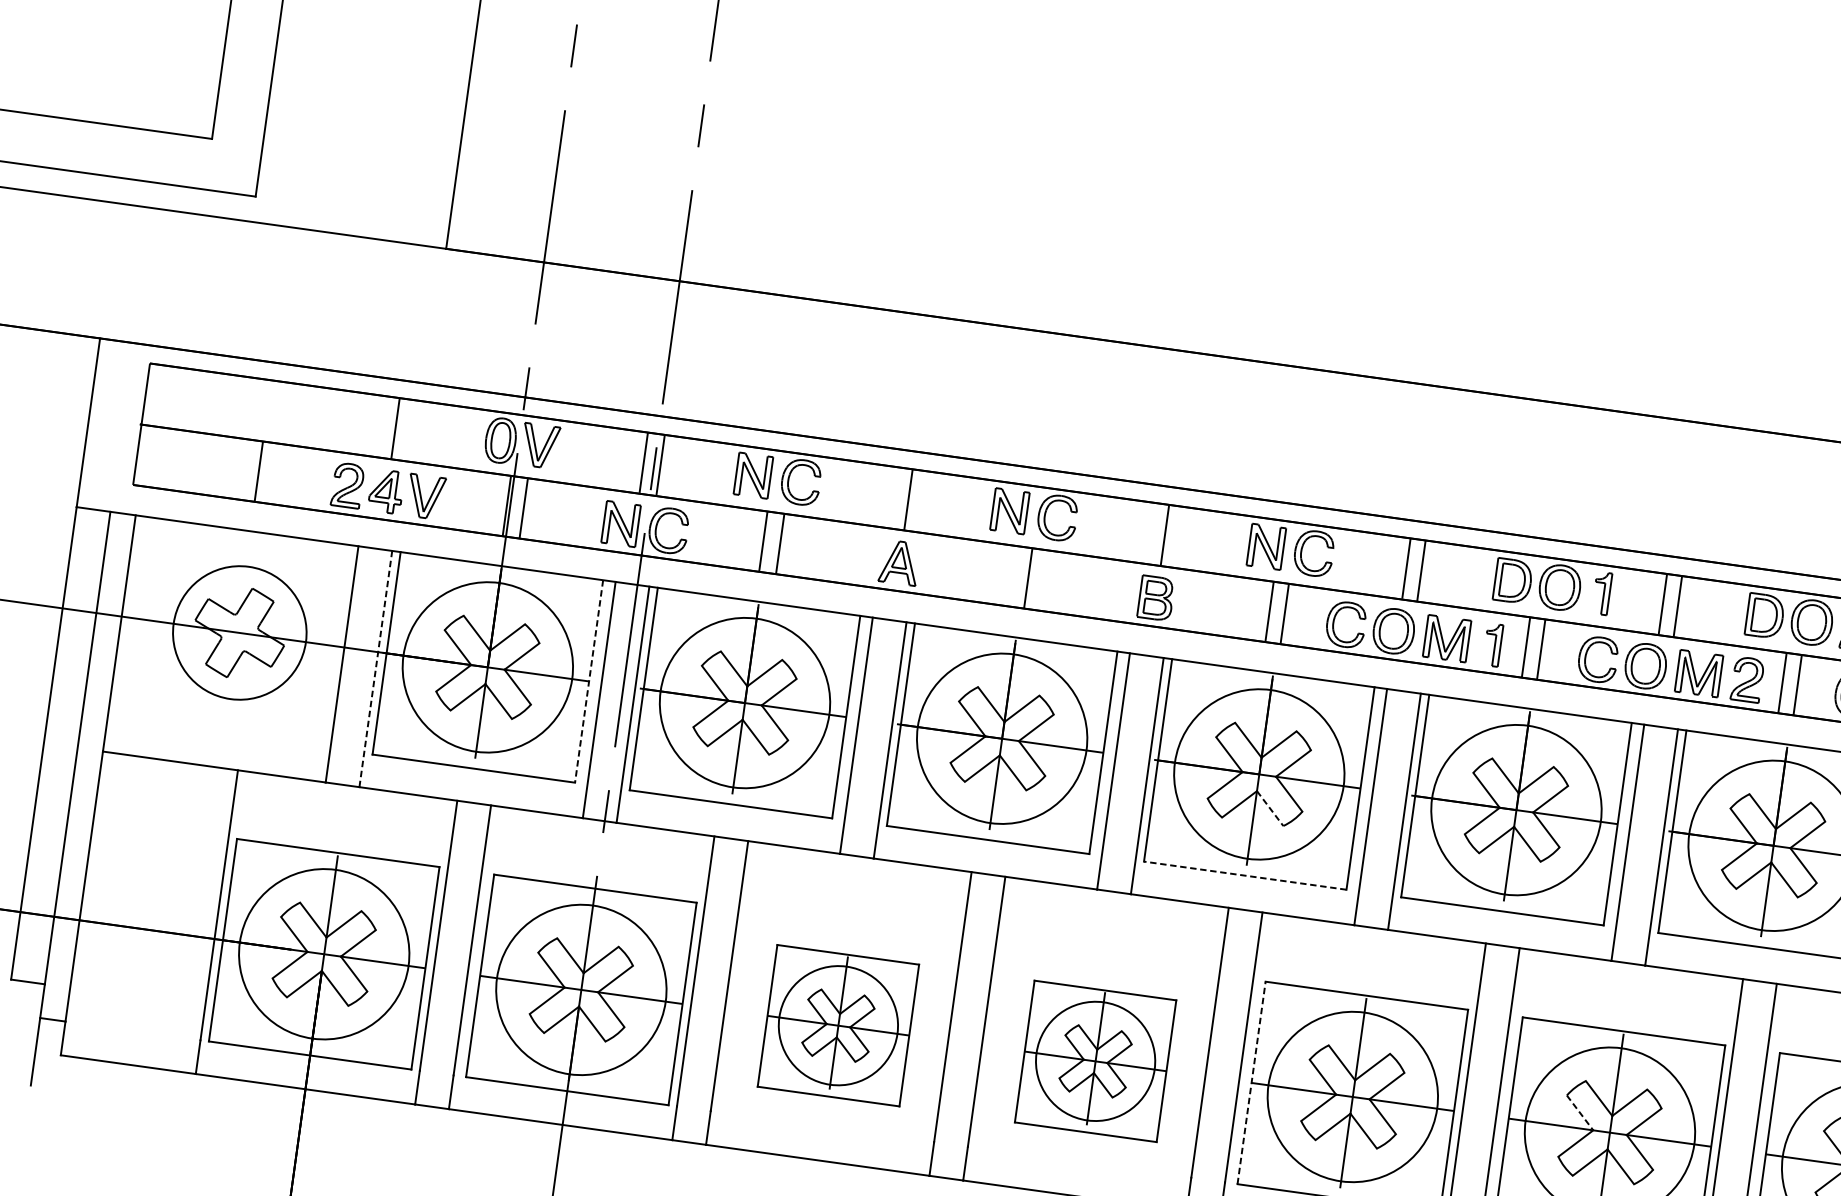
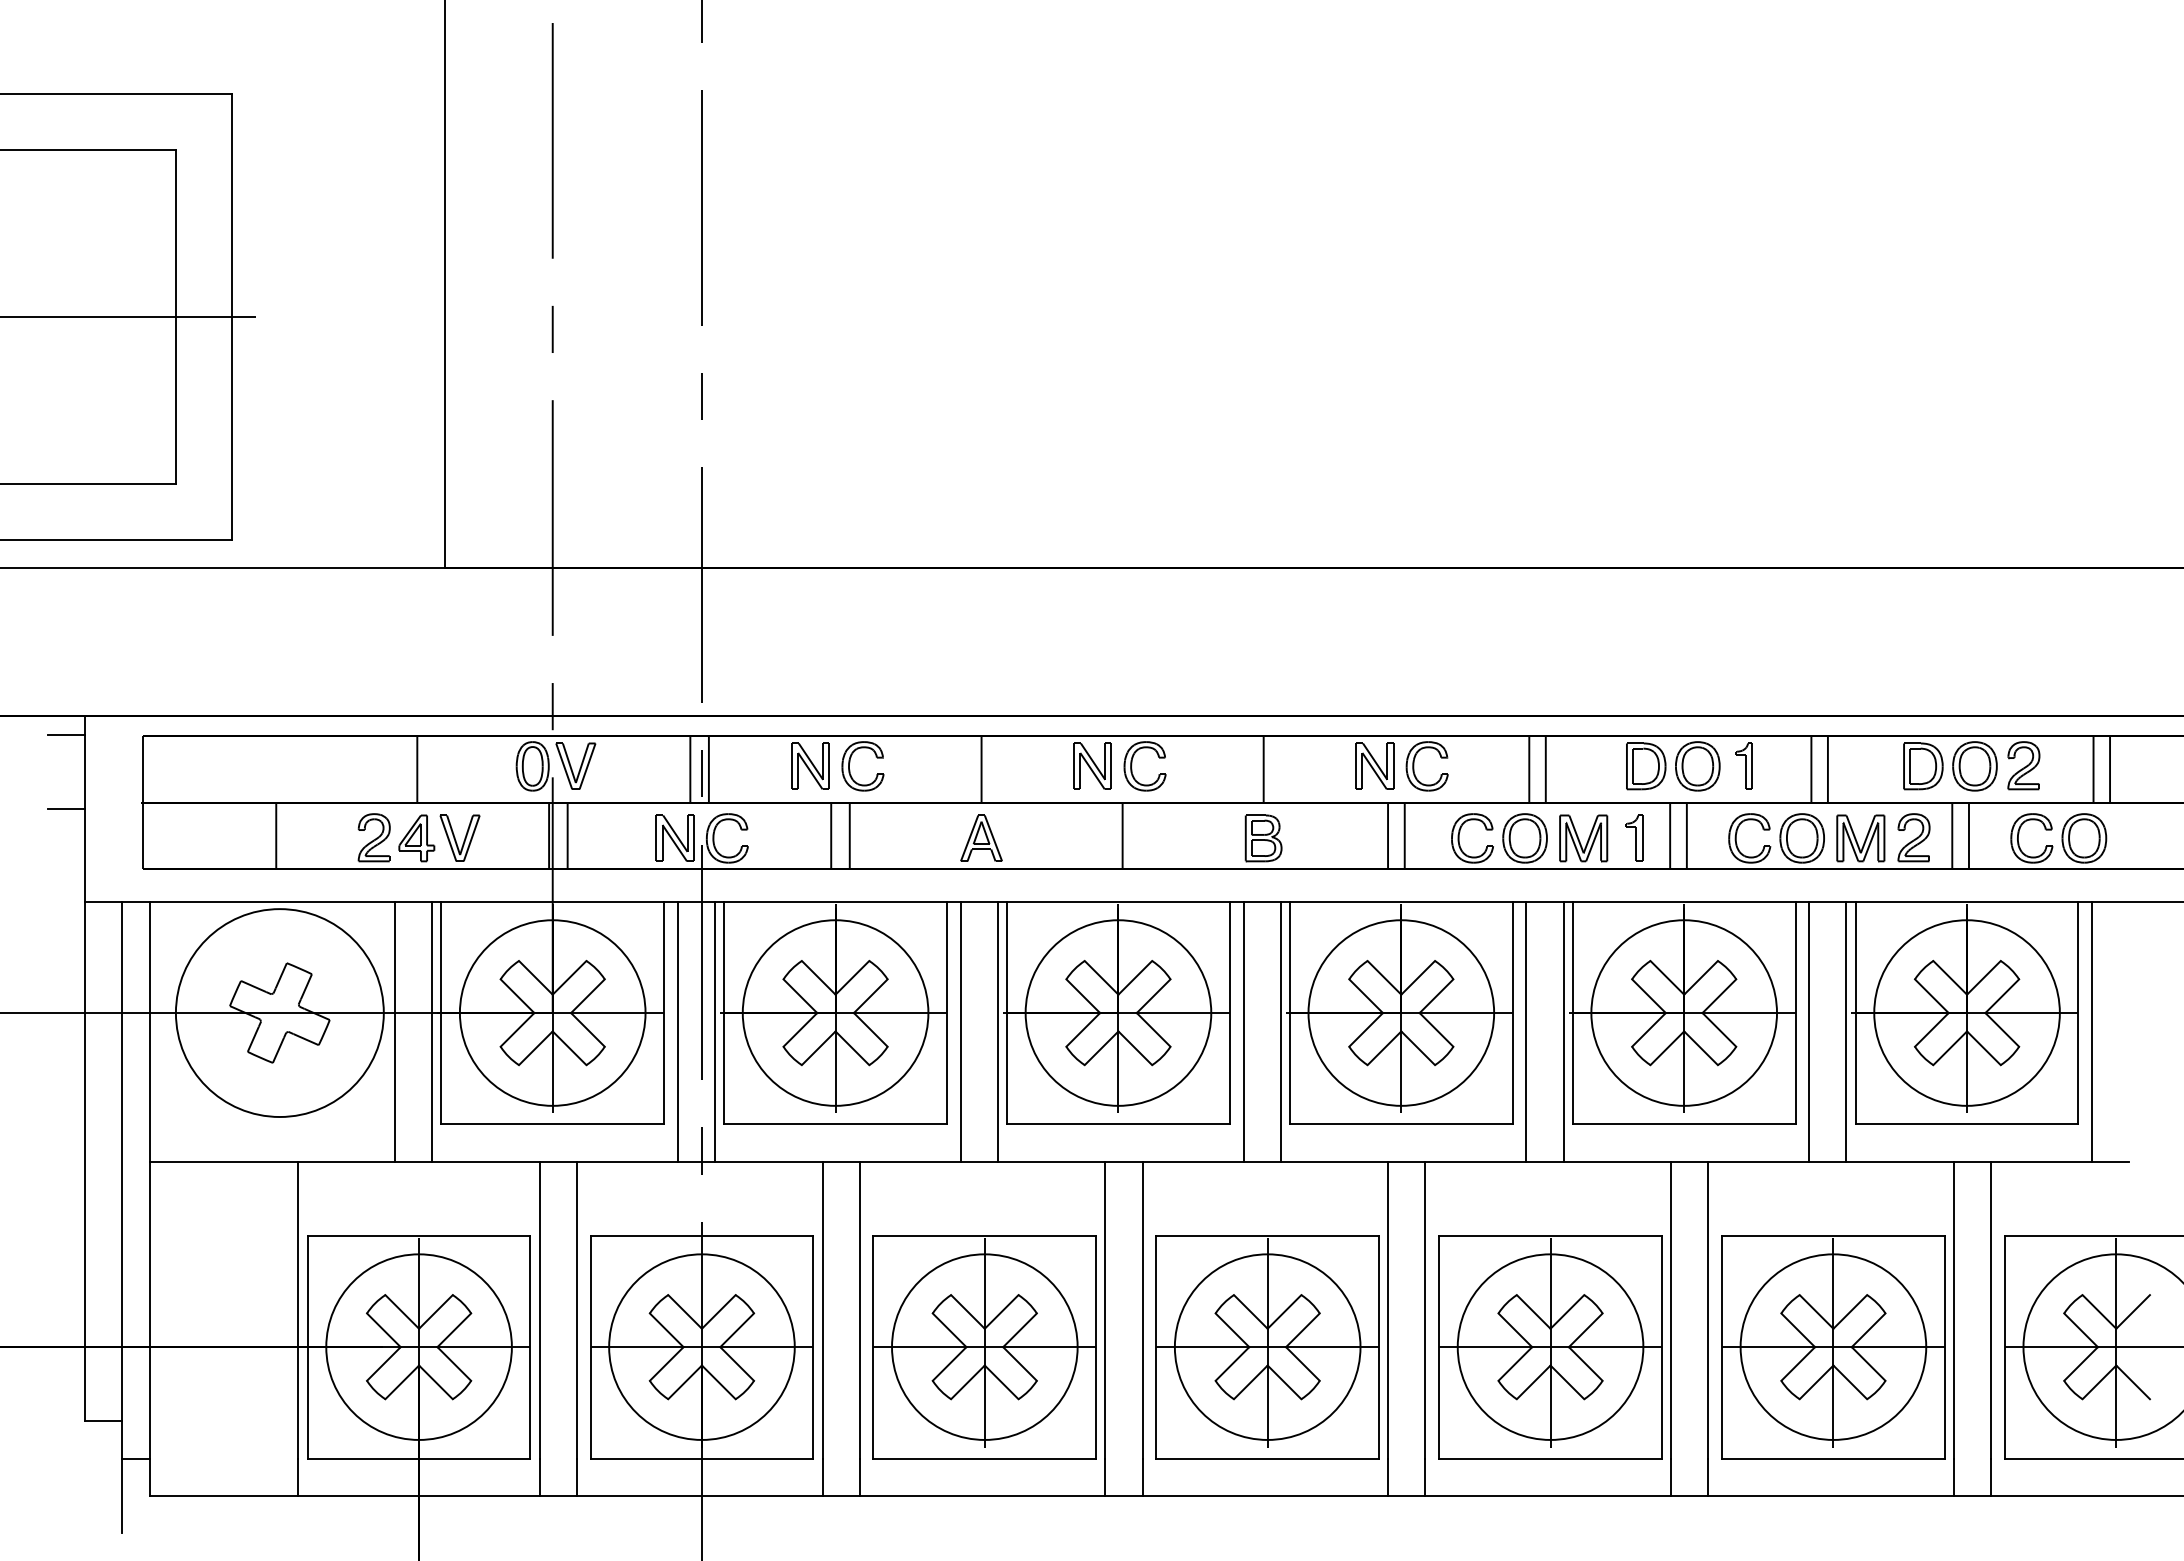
line: (80, 352) -> (66, 734), added
line: (71, 420) -> (66, 808), added
circle: (239, 633) -> (279, 1013), size x1.43
line: (376, 668) -> (432, 1031), dashed -> solid
line: (589, 681) -> (664, 1013), dashed -> solid
line: (1270, 808) -> (1418, 1048), dashed -> solid
line: (1244, 875) -> (1400, 1124), dashed -> solid
part: (838, 1025) -> (984, 1347), size x1.43
part: (1095, 1061) -> (1267, 1347), size x1.43
line: (1251, 1082) -> (1439, 1346), dashed -> solid
line: (1580, 1113) -> (1798, 1330), dashed -> solid

